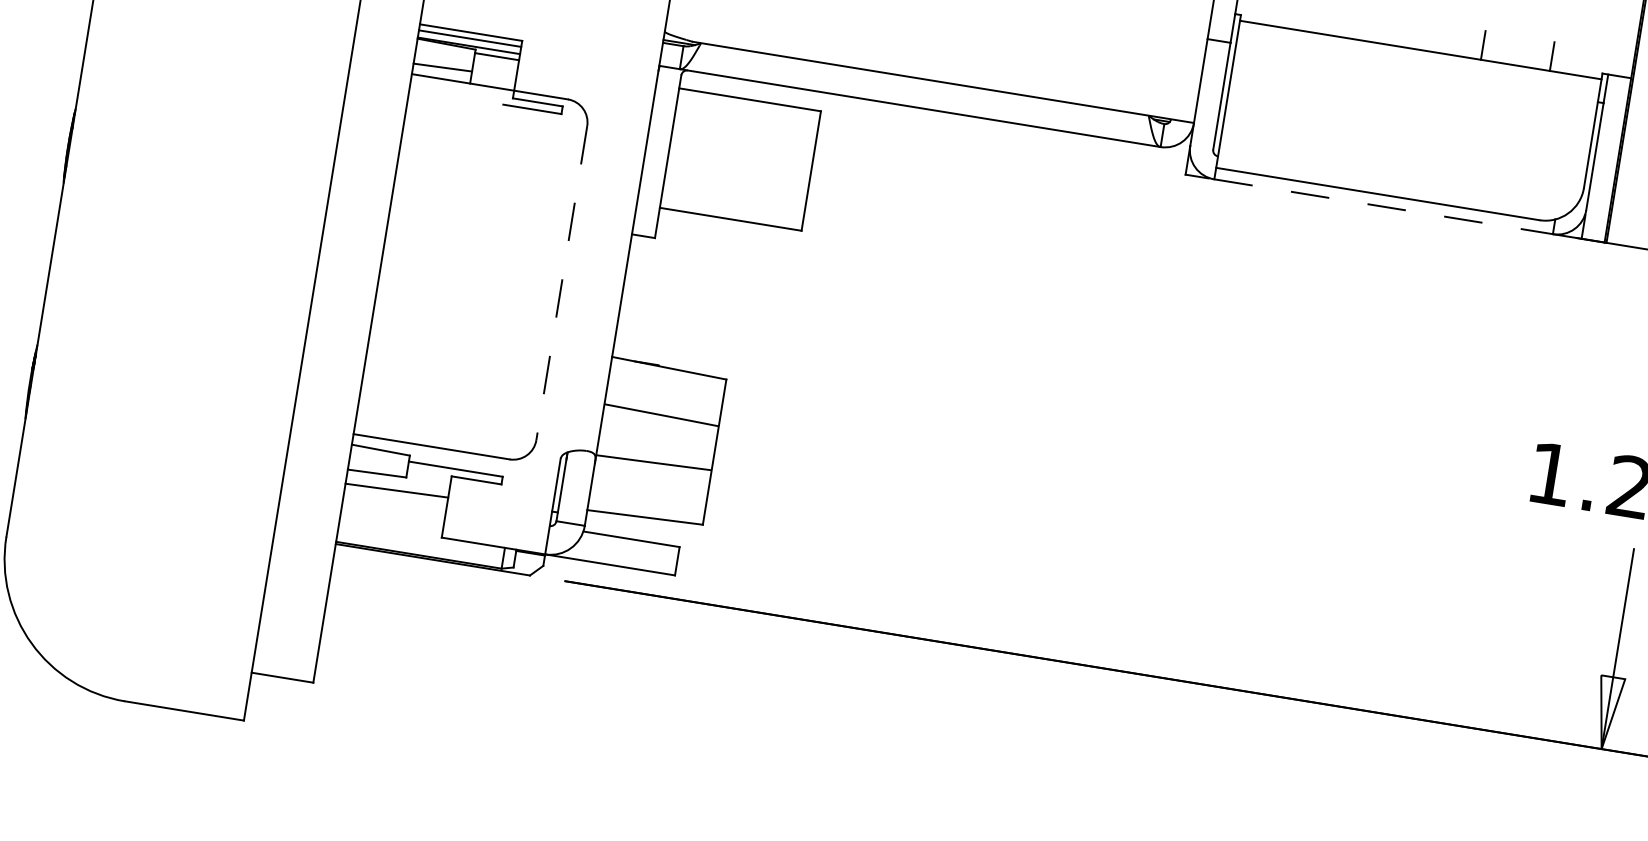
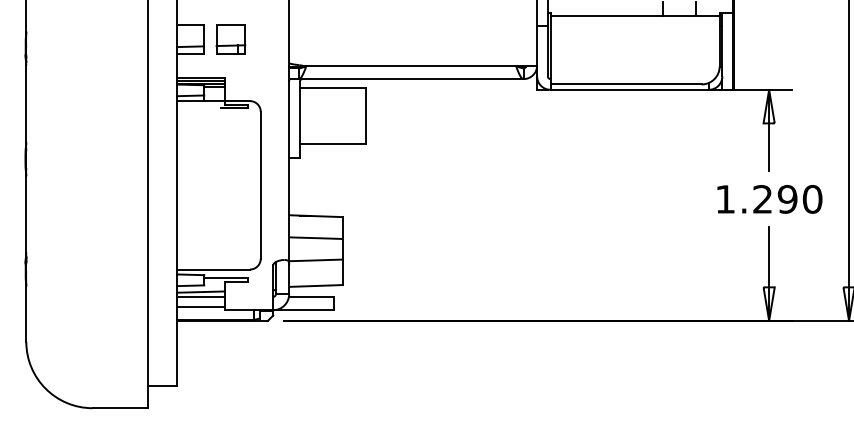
line: (1385, 206) -> (630, 89), dashed -> solid
line: (561, 283) -> (260, 185), dashed -> solid
line: (394, 499) -> (200, 296), added
line: (390, 523) -> (200, 307), added

